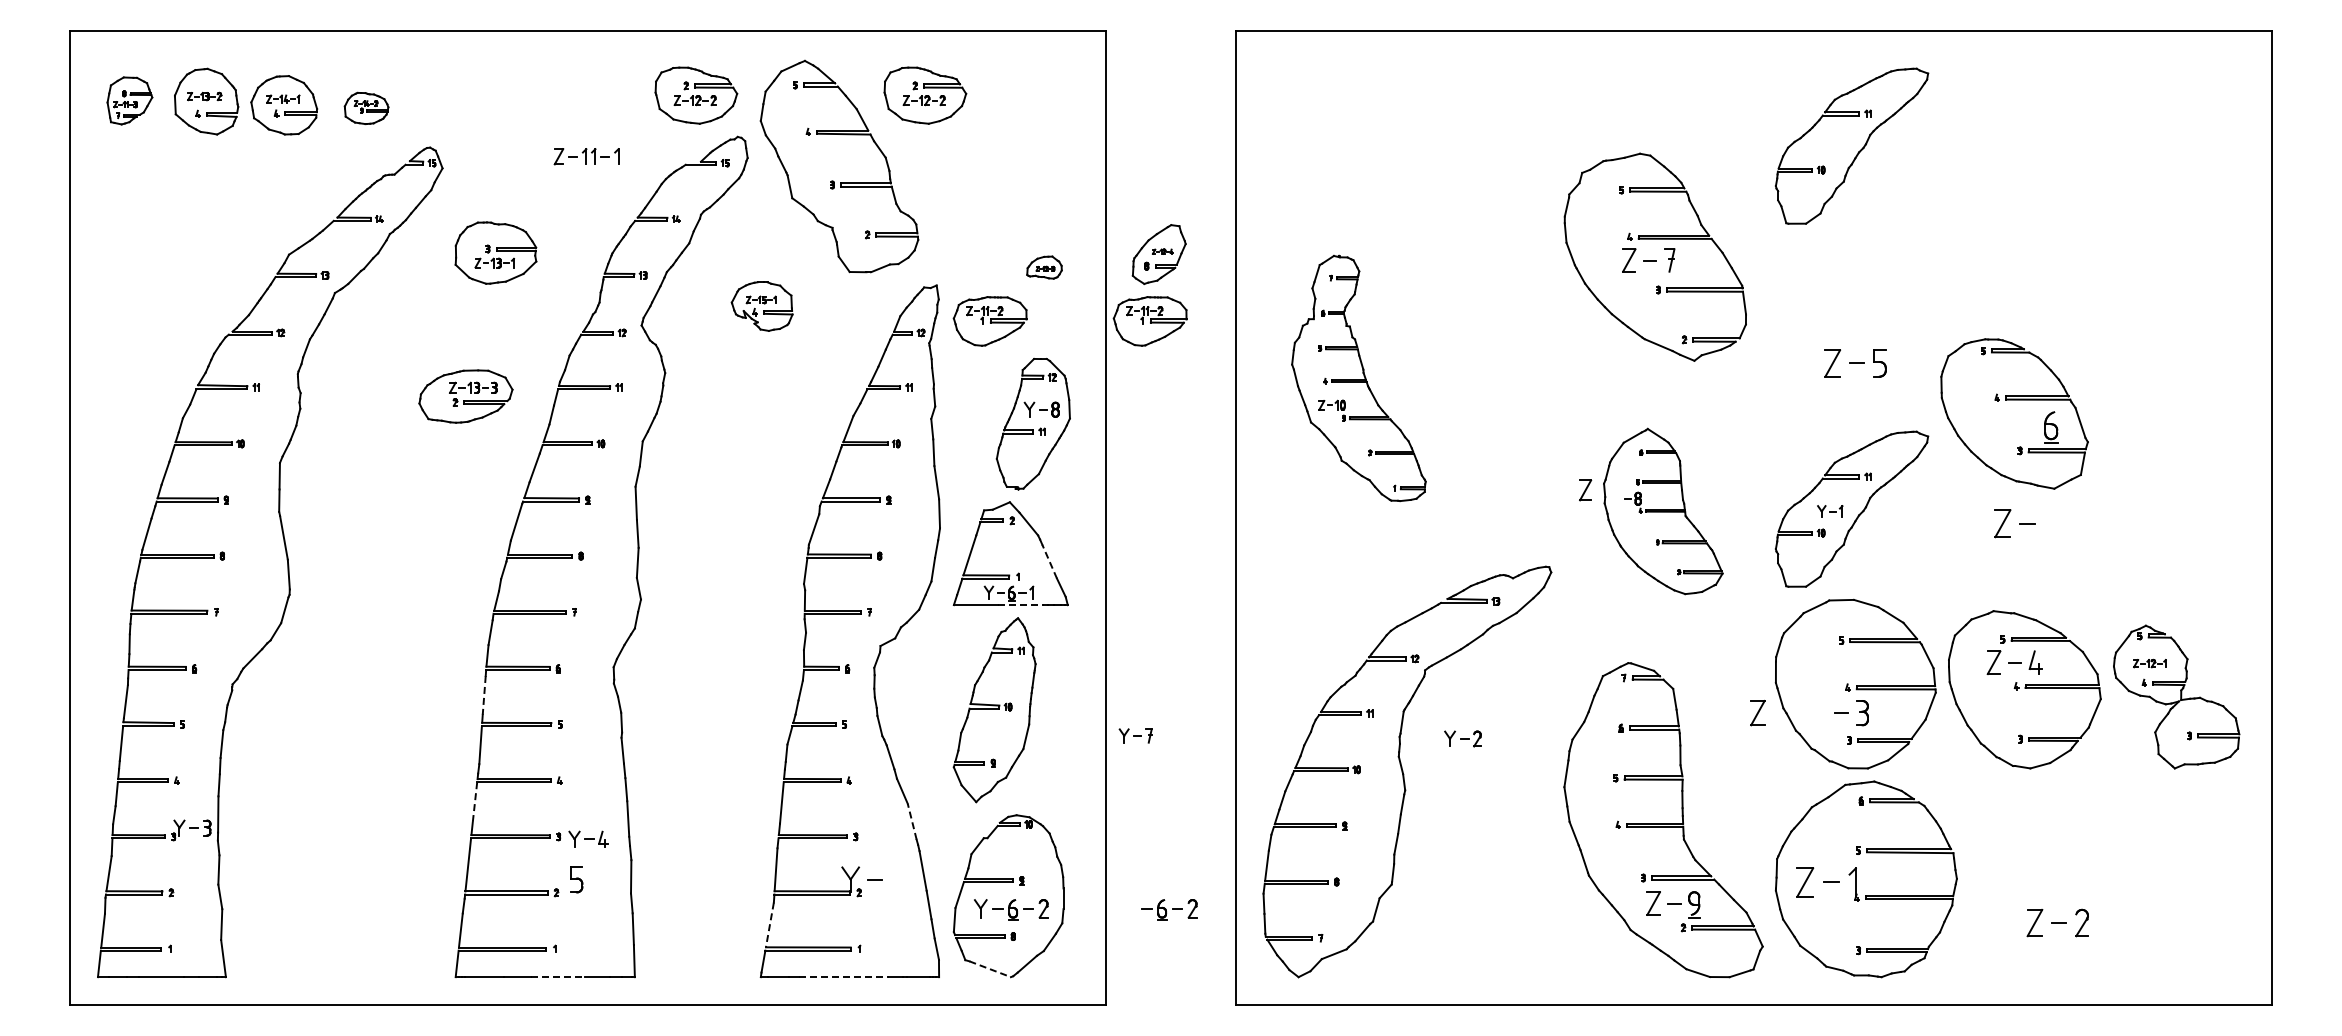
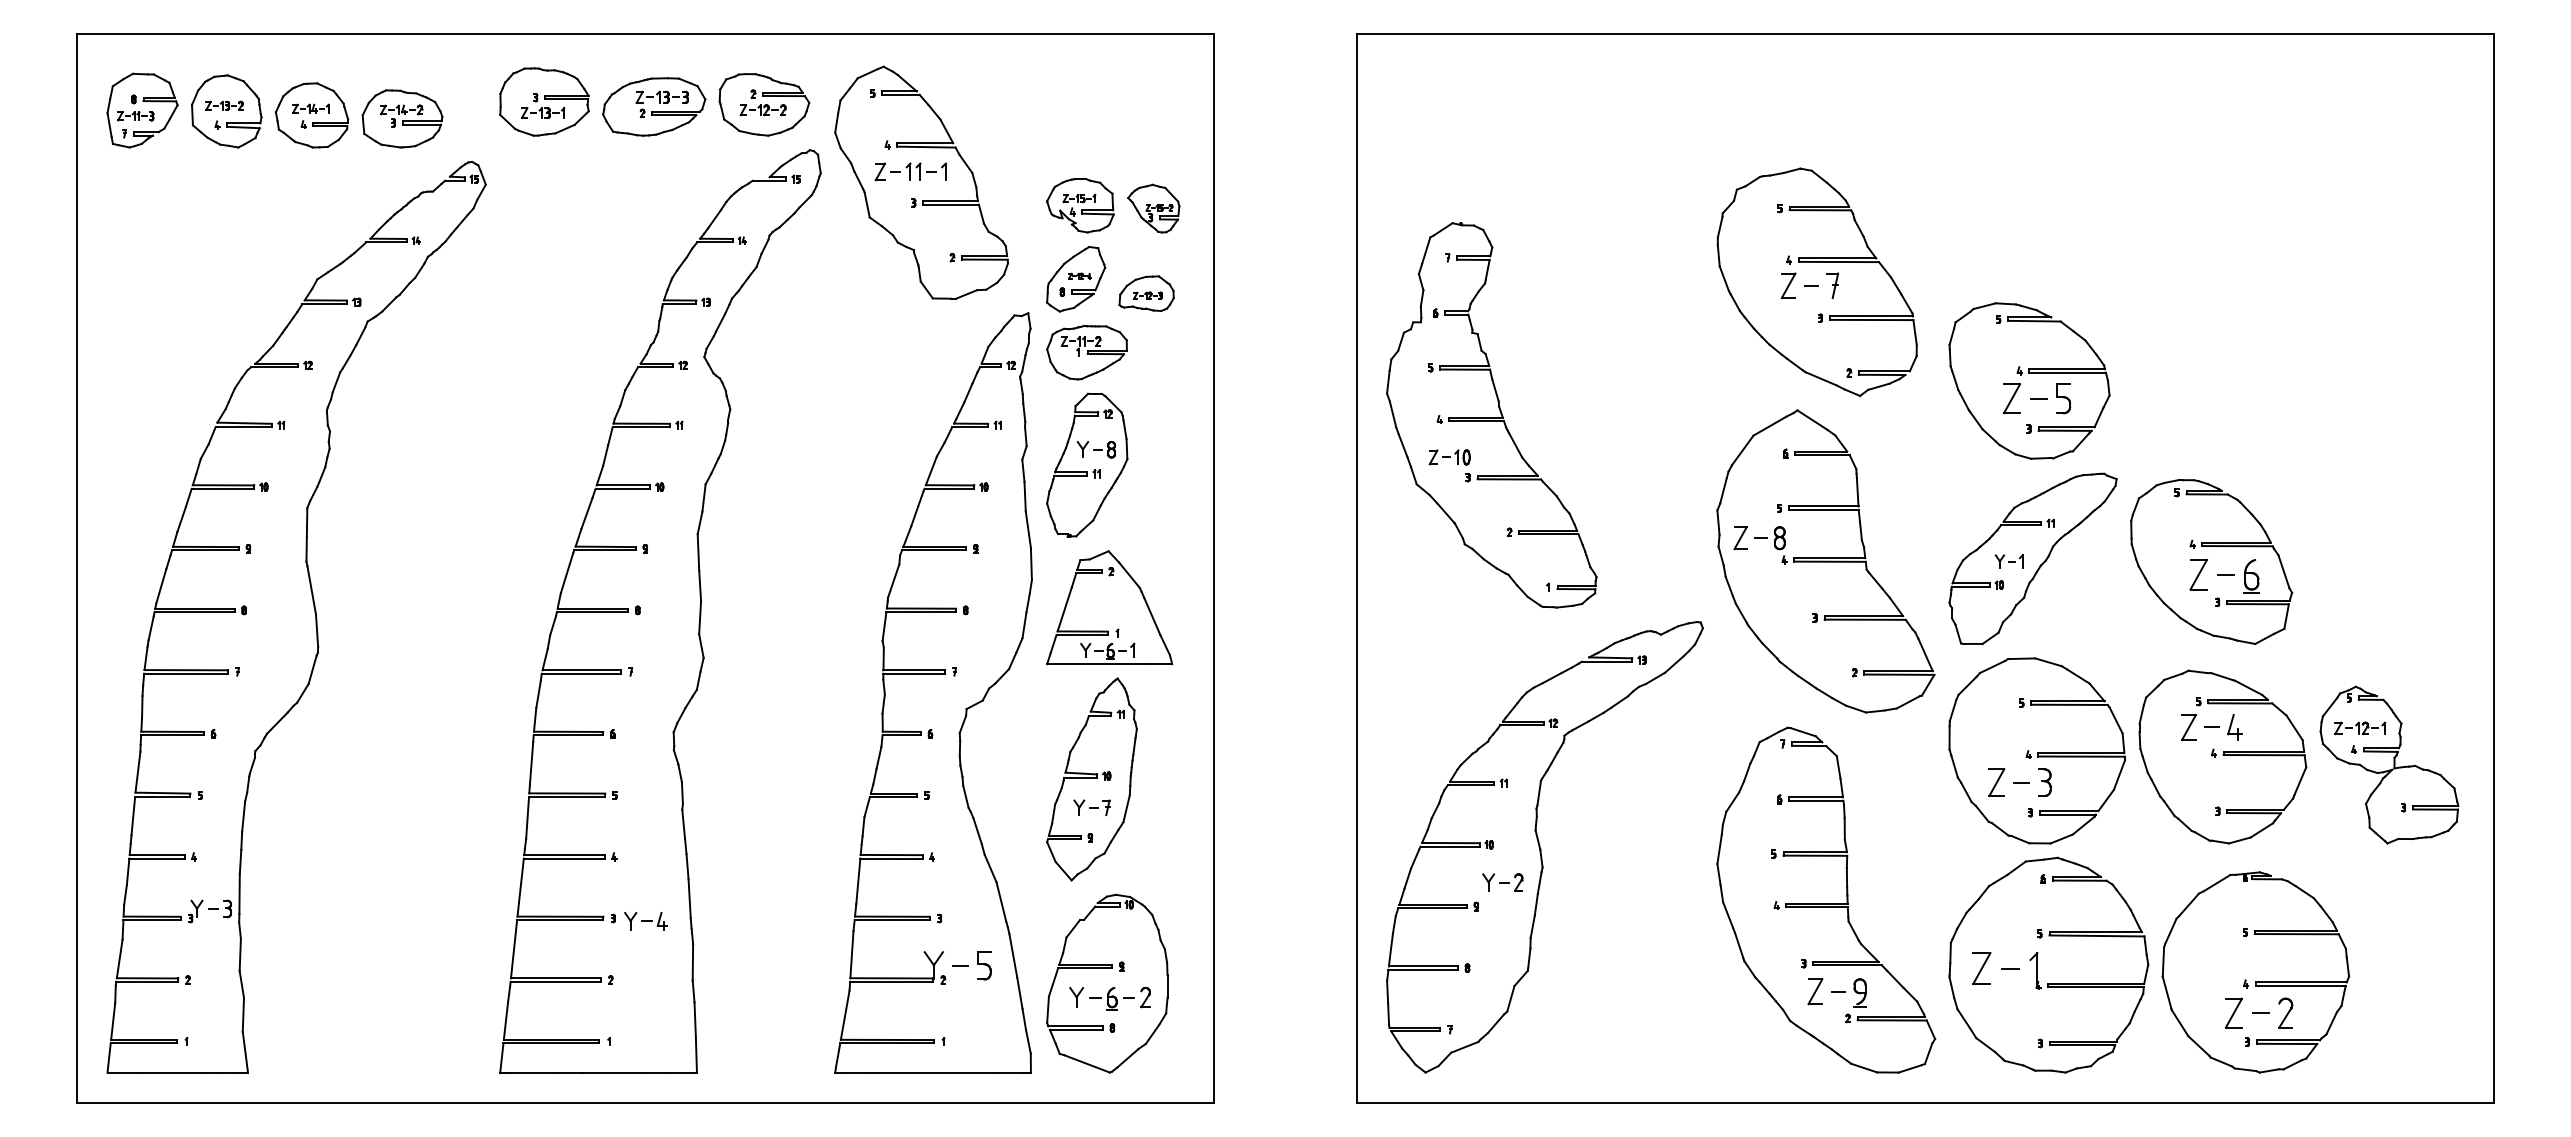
part: (925, 95) -> (1015, 104), removed
part: (129, 100) -> (142, 110), size x1.43
part: (366, 108) -> (402, 118), size x1.67
part: (1852, 145) -> (2033, 159), removed
part: (586, 156) -> (910, 171), moved
part: (1050, 189) -> (1153, 207), added
part: (495, 252) -> (543, 101), moved
part: (1158, 254) -> (1075, 279), moved
part: (1044, 267) -> (1146, 293), size x1.43
part: (761, 306) -> (1079, 205), moved
part: (1149, 321) -> (1261, 352), removed
part: (1848, 346) -> (2029, 380), added
part: (1358, 378) -> (1491, 415), size x1.43
part: (465, 396) -> (653, 106), moved
part: (2014, 413) -> (2211, 561), moved
part: (1032, 424) -> (1086, 465), moved
part: (1663, 511) -> (1826, 561), size x1.67
line: (1049, 561) -> (1152, 616), dashed -> solid
line: (1021, 605) -> (1121, 664), dashed -> solid
part: (2149, 663) -> (2359, 728), size x1.43
line: (484, 695) -> (531, 763), dashed -> solid
part: (1757, 712) -> (1996, 782), moved
part: (1135, 735) -> (1091, 807), moved
part: (1462, 738) -> (1502, 881), moved
line: (474, 803) -> (520, 881), dashed -> solid
line: (912, 821) -> (1001, 901), dashed -> solid
part: (576, 879) -> (984, 965), moved
part: (2054, 885) -> (2255, 971), added
part: (1169, 909) -> (1283, 998), removed
line: (769, 924) -> (844, 1014), dashed -> solid
line: (990, 969) -> (1087, 1064), dashed -> solid
line: (558, 977) -> (613, 1072), dashed -> solid
line: (844, 977) -> (927, 1072), dashed -> solid

